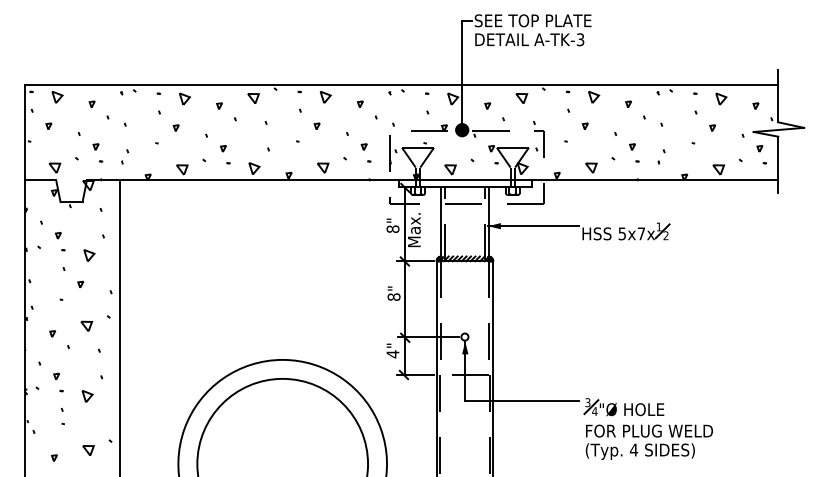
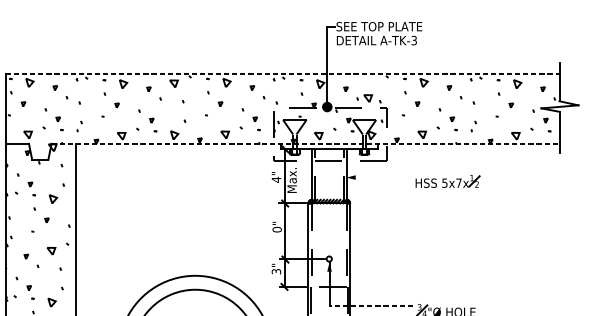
line: (401, 85) -> (282, 74), solid -> dashed
line: (520, 98) -> (367, 98), moved
line: (432, 180) -> (305, 144), solid -> dashed
line: (533, 226) -> (379, 177), removed
text: (392, 229) -> (276, 180), 8" -> 4"
text: (393, 296) -> (276, 229), 8" -> 0"
text: (392, 354) -> (276, 271), 4" -> 3"
line: (521, 401) -> (370, 306), solid -> dashed

